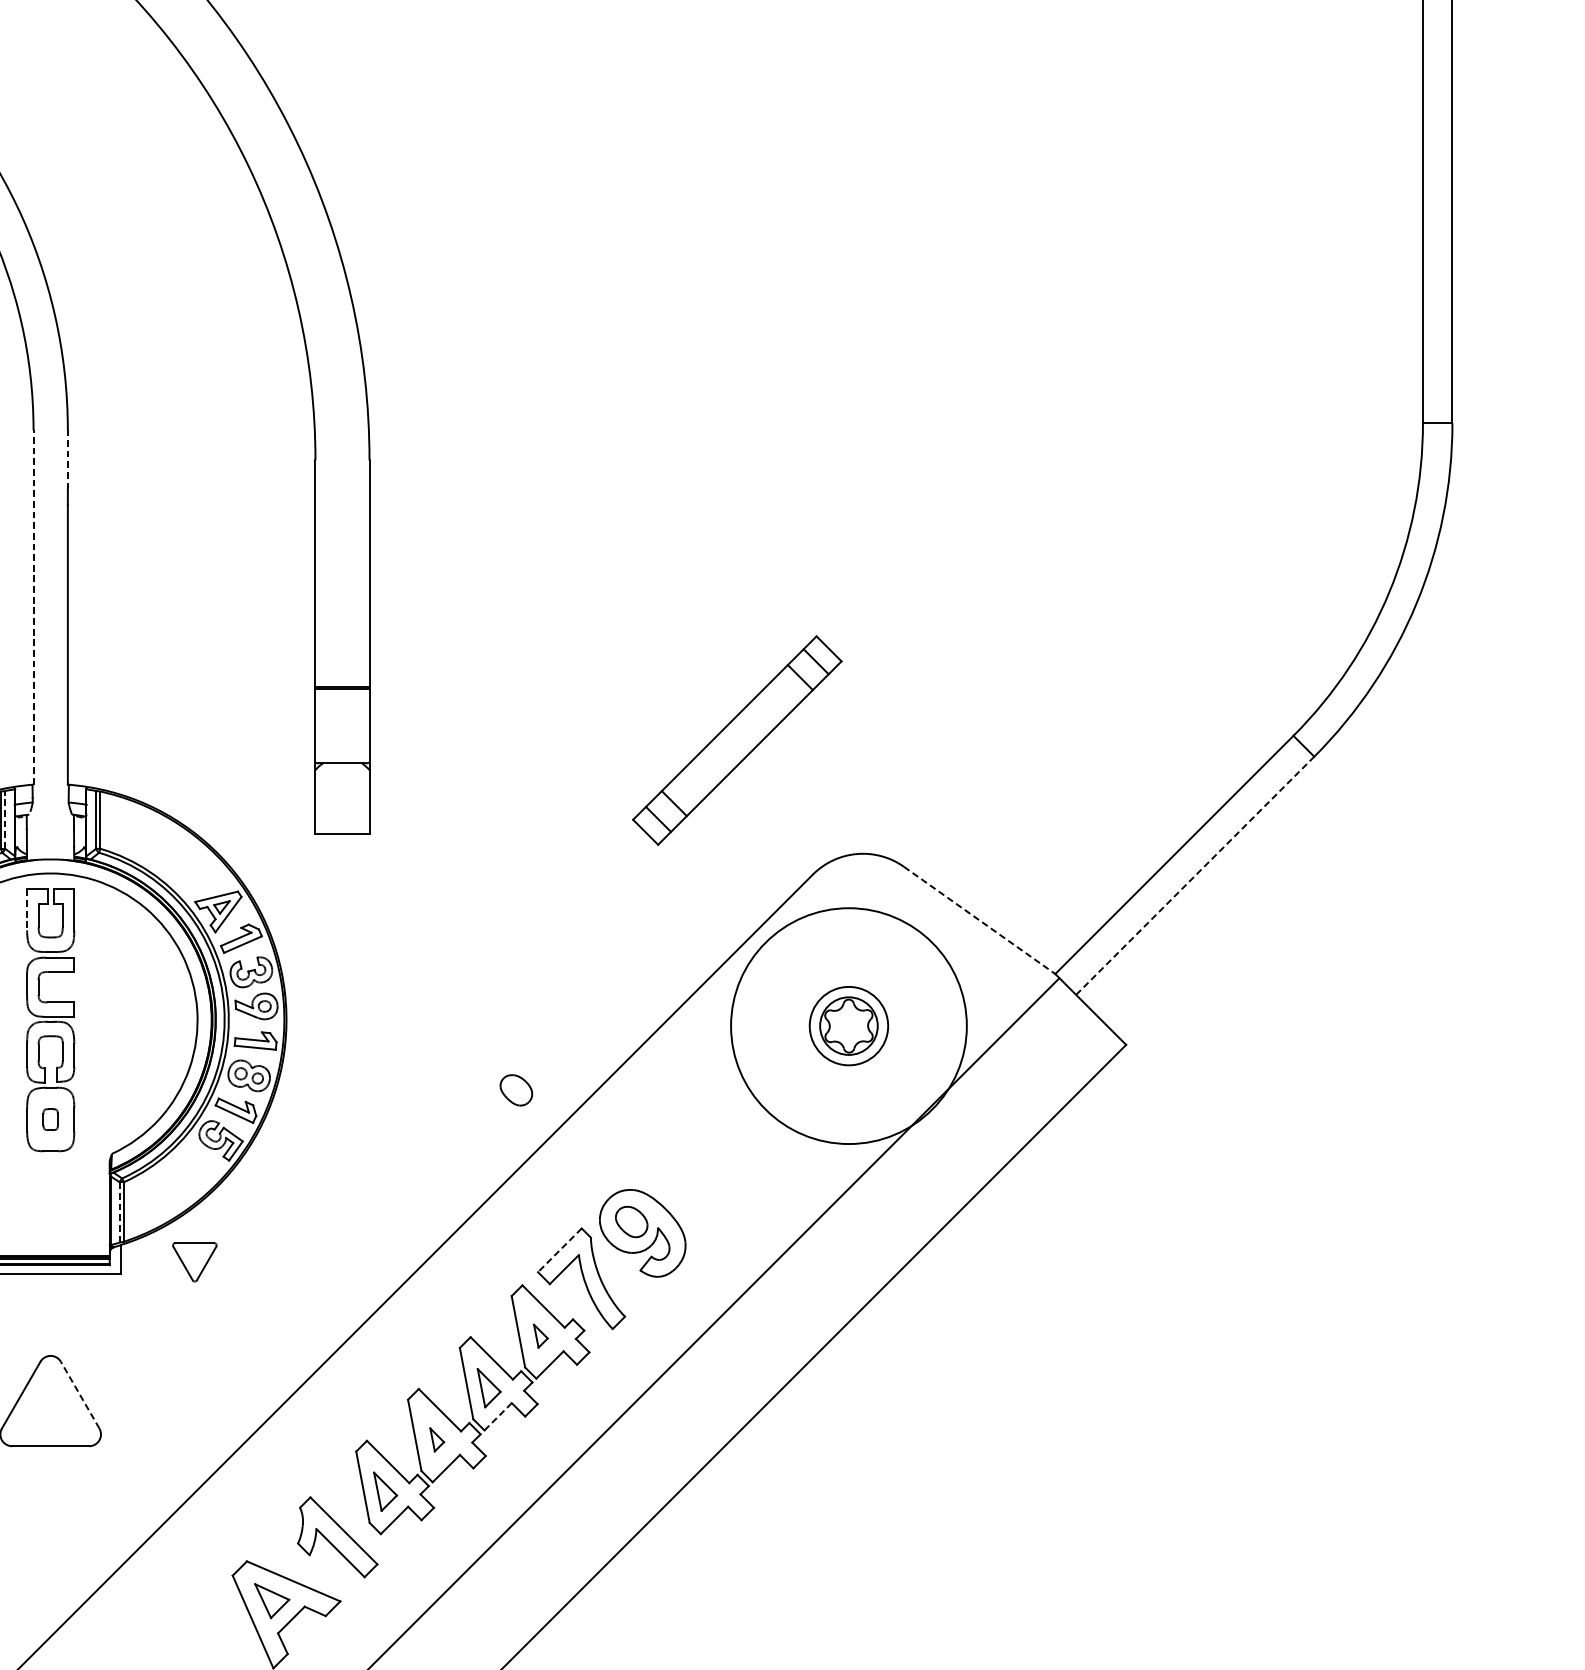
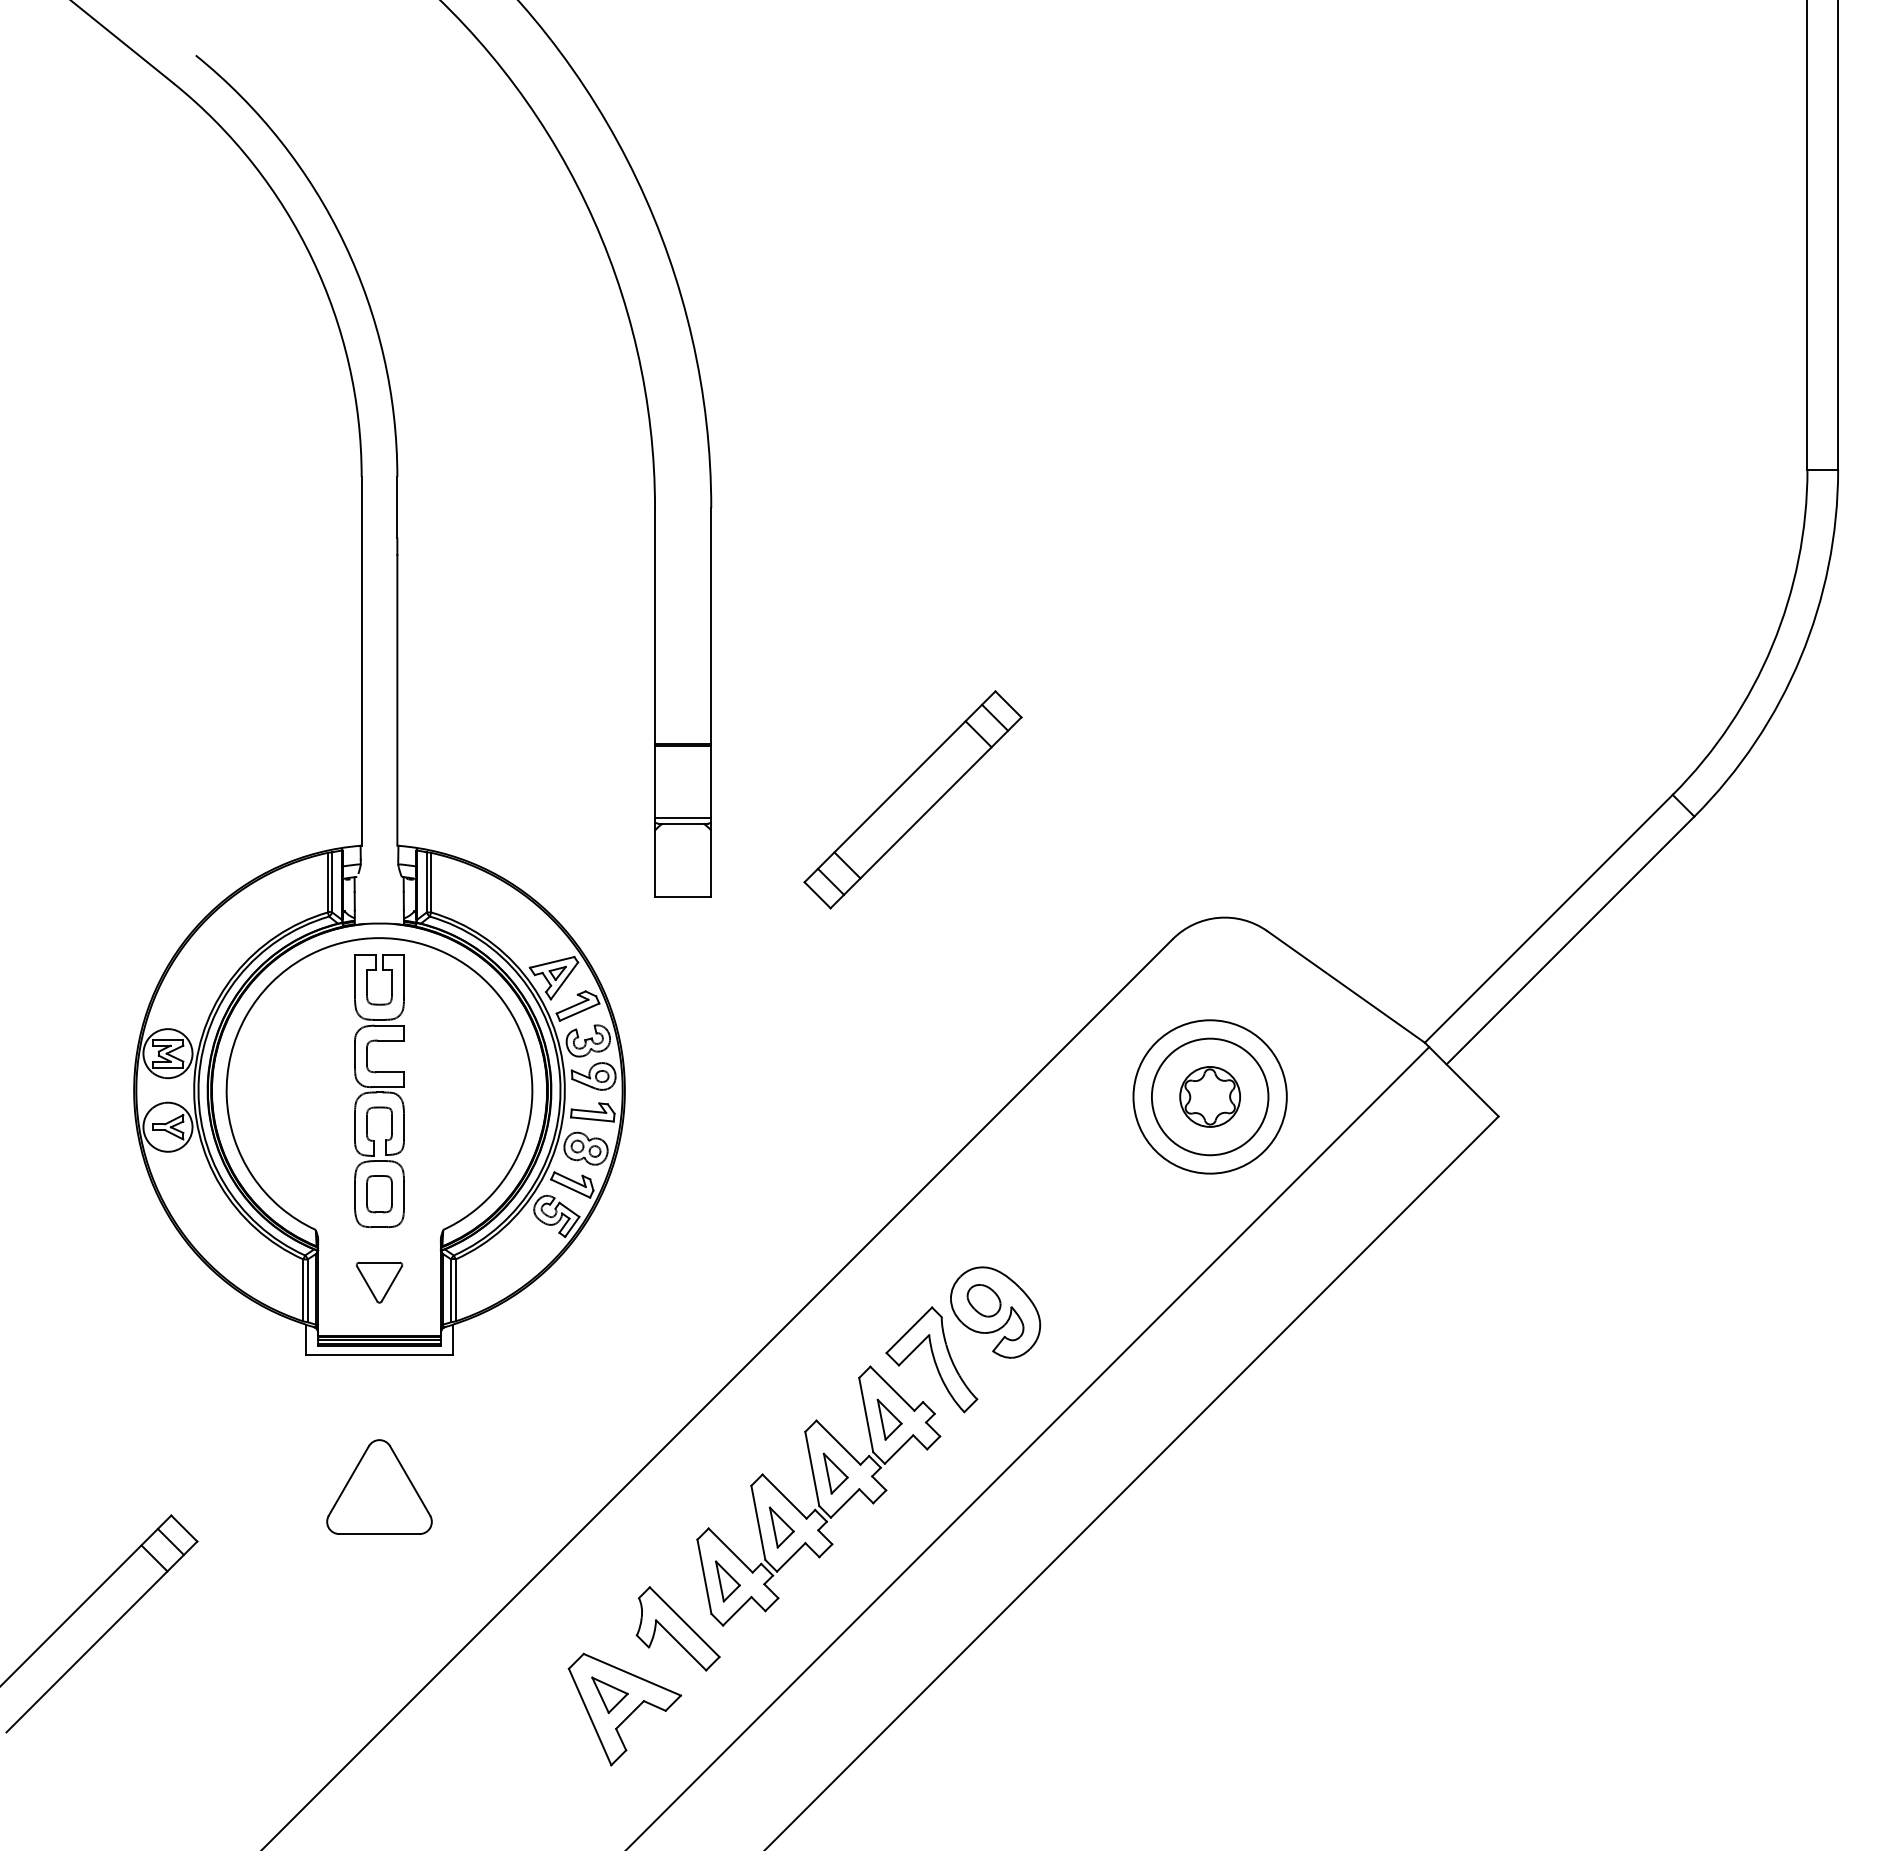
line: (67, 459) -> (397, 507), dashed -> solid
line: (33, 606) -> (361, 660), dashed -> solid
part: (736, 740) -> (912, 799), moved
line: (342, 757) -> (683, 817), added
line: (5, 819) -> (332, 881), dashed -> solid
line: (1195, 875) -> (1570, 940), dashed -> solid
line: (26, 910) -> (354, 976), dashed -> solid
line: (979, 919) -> (1346, 986), dashed -> solid
circle: (848, 1025) -> (1209, 1096), size x0.62
circle: (848, 1025) -> (1209, 1096), size x1.43
part: (515, 1090) -> (863, 1163), removed
part: (50, 1119) -> (379, 1194), size x1.67
line: (119, 1213) -> (451, 1291), dashed -> solid
line: (560, 1250) -> (909, 1330), dashed -> solid
part: (194, 1262) -> (379, 1282), moved
part: (540, 1336) -> (889, 1419), size x1.67
line: (79, 1394) -> (409, 1480), dashed -> solid
line: (498, 1416) -> (845, 1503), dashed -> solid
part: (437, 1439) -> (781, 1527), size x1.67

